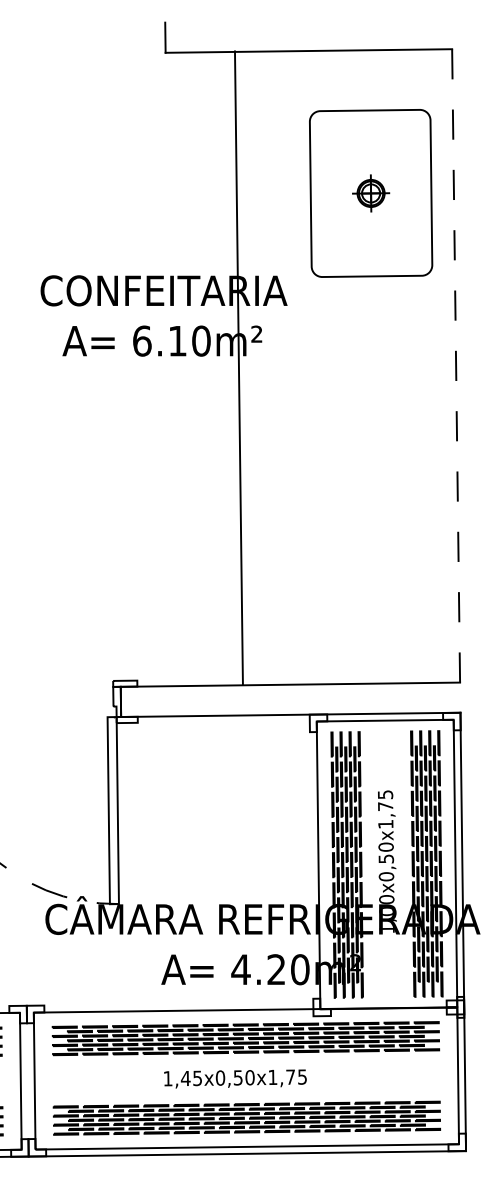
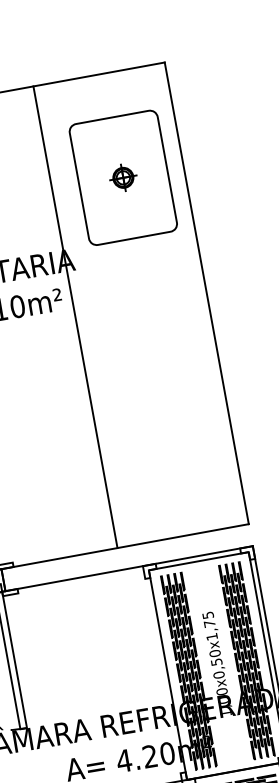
line: (456, 365) -> (207, 293), dashed -> solid
line: (238, 367) -> (75, 316), moved

